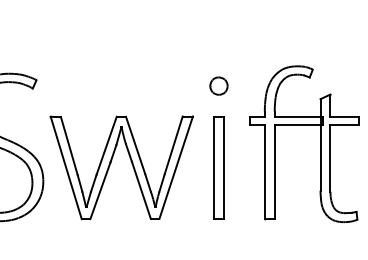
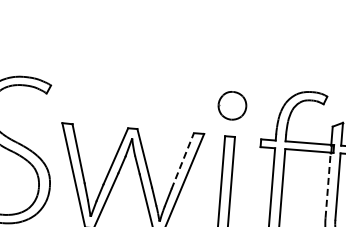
part: (218, 85) -> (232, 105), size x1.6
line: (173, 144) -> (182, 160), solid -> dashed
line: (320, 157) -> (328, 184), solid -> dashed

